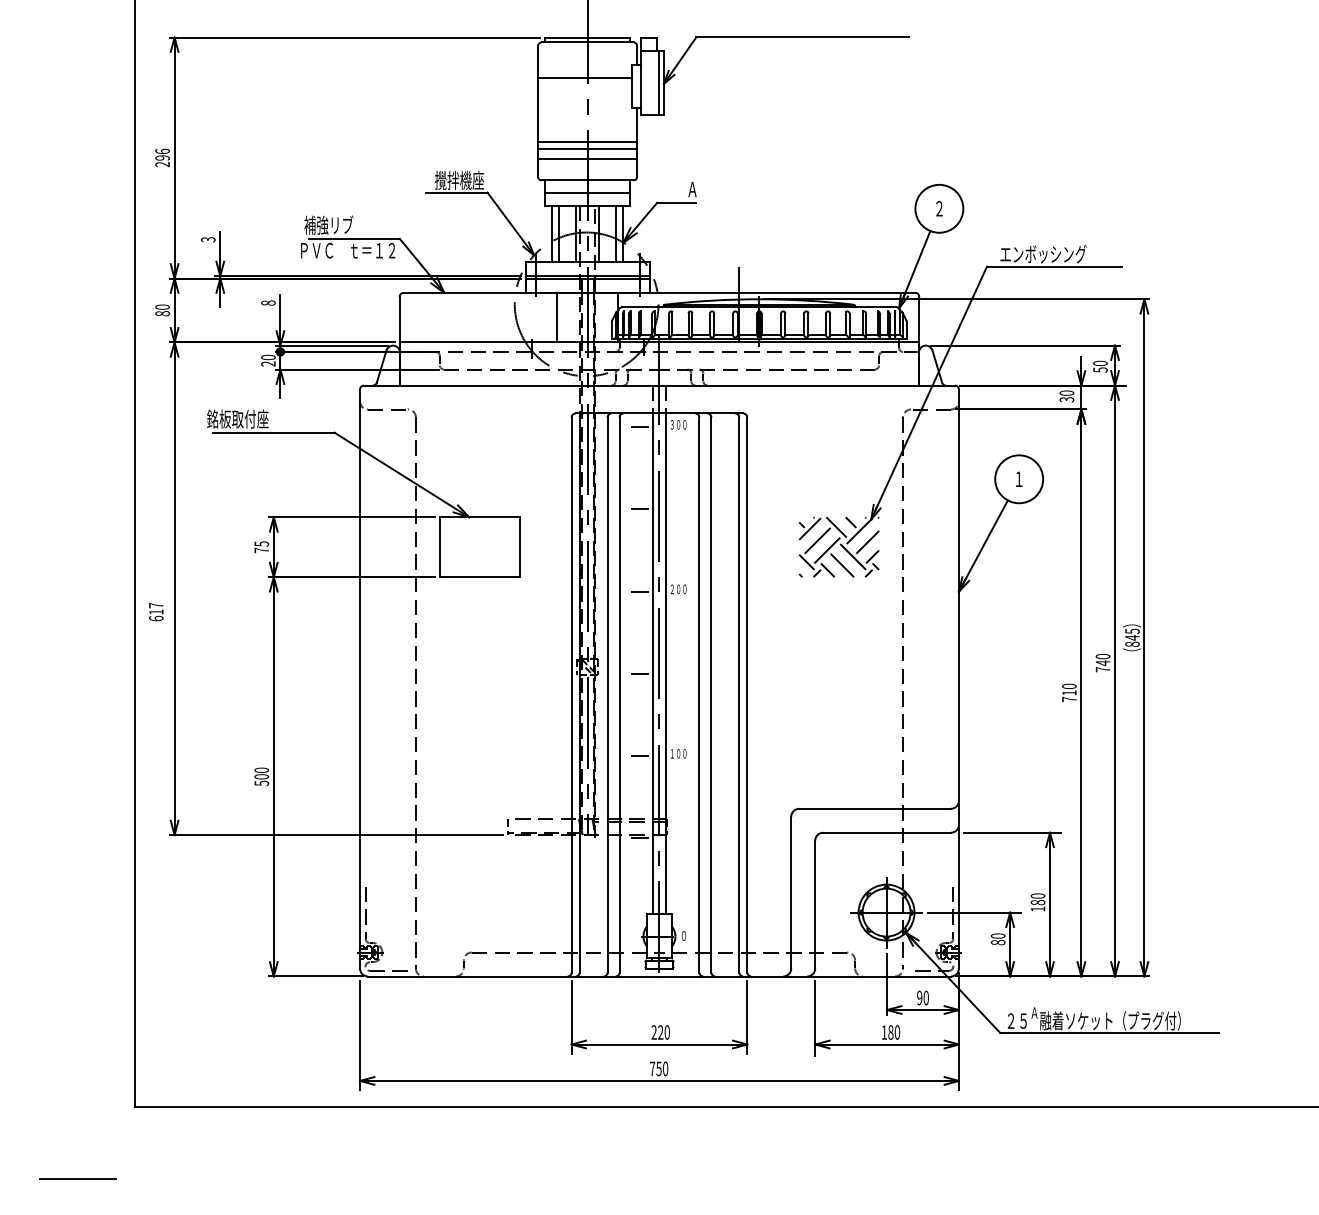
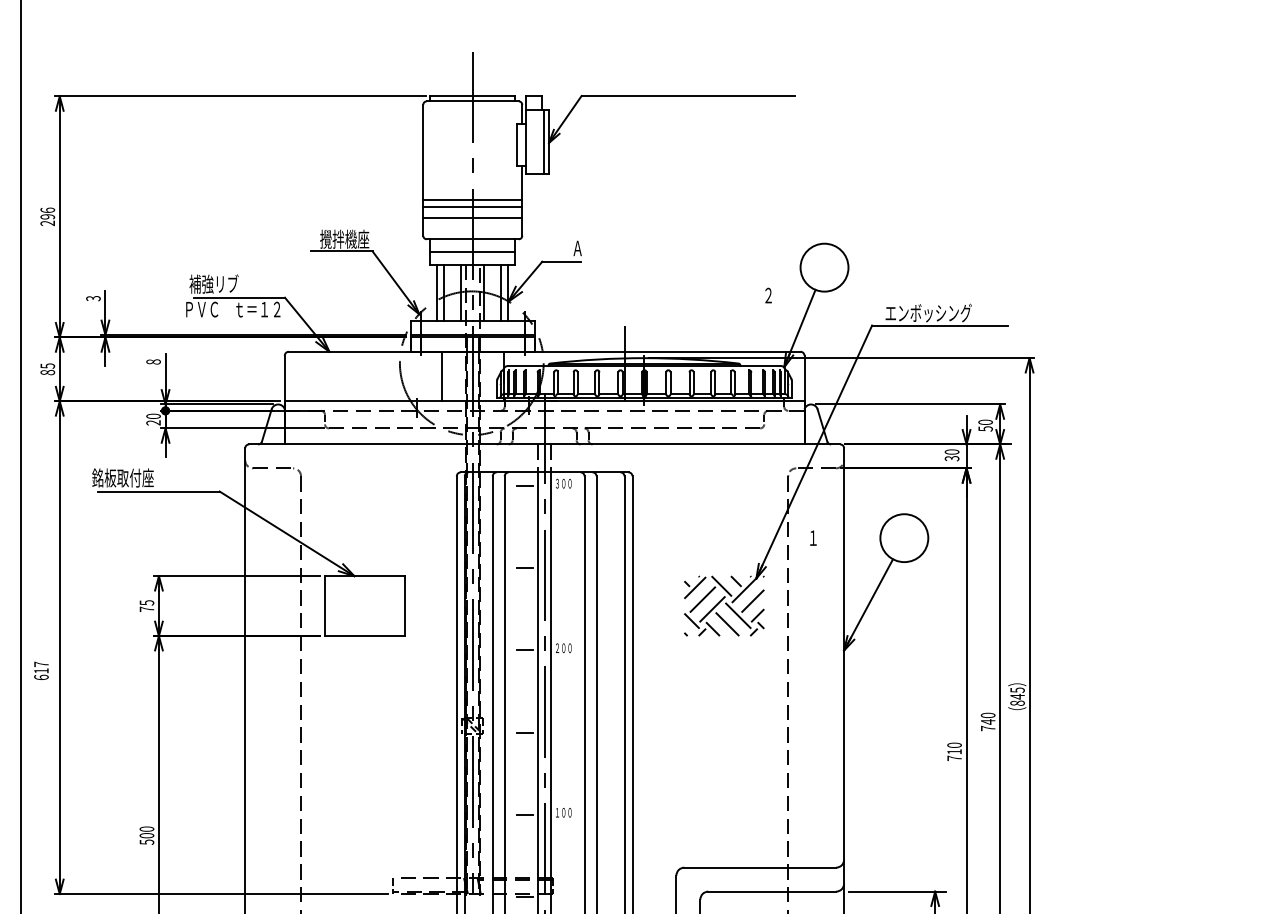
line: (585, 77) -> (470, 136), removed
text: (939, 208) -> (768, 295), moved
text: (162, 306) -> (47, 365), 80 -> 85
text: (1019, 478) -> (813, 537), moved

